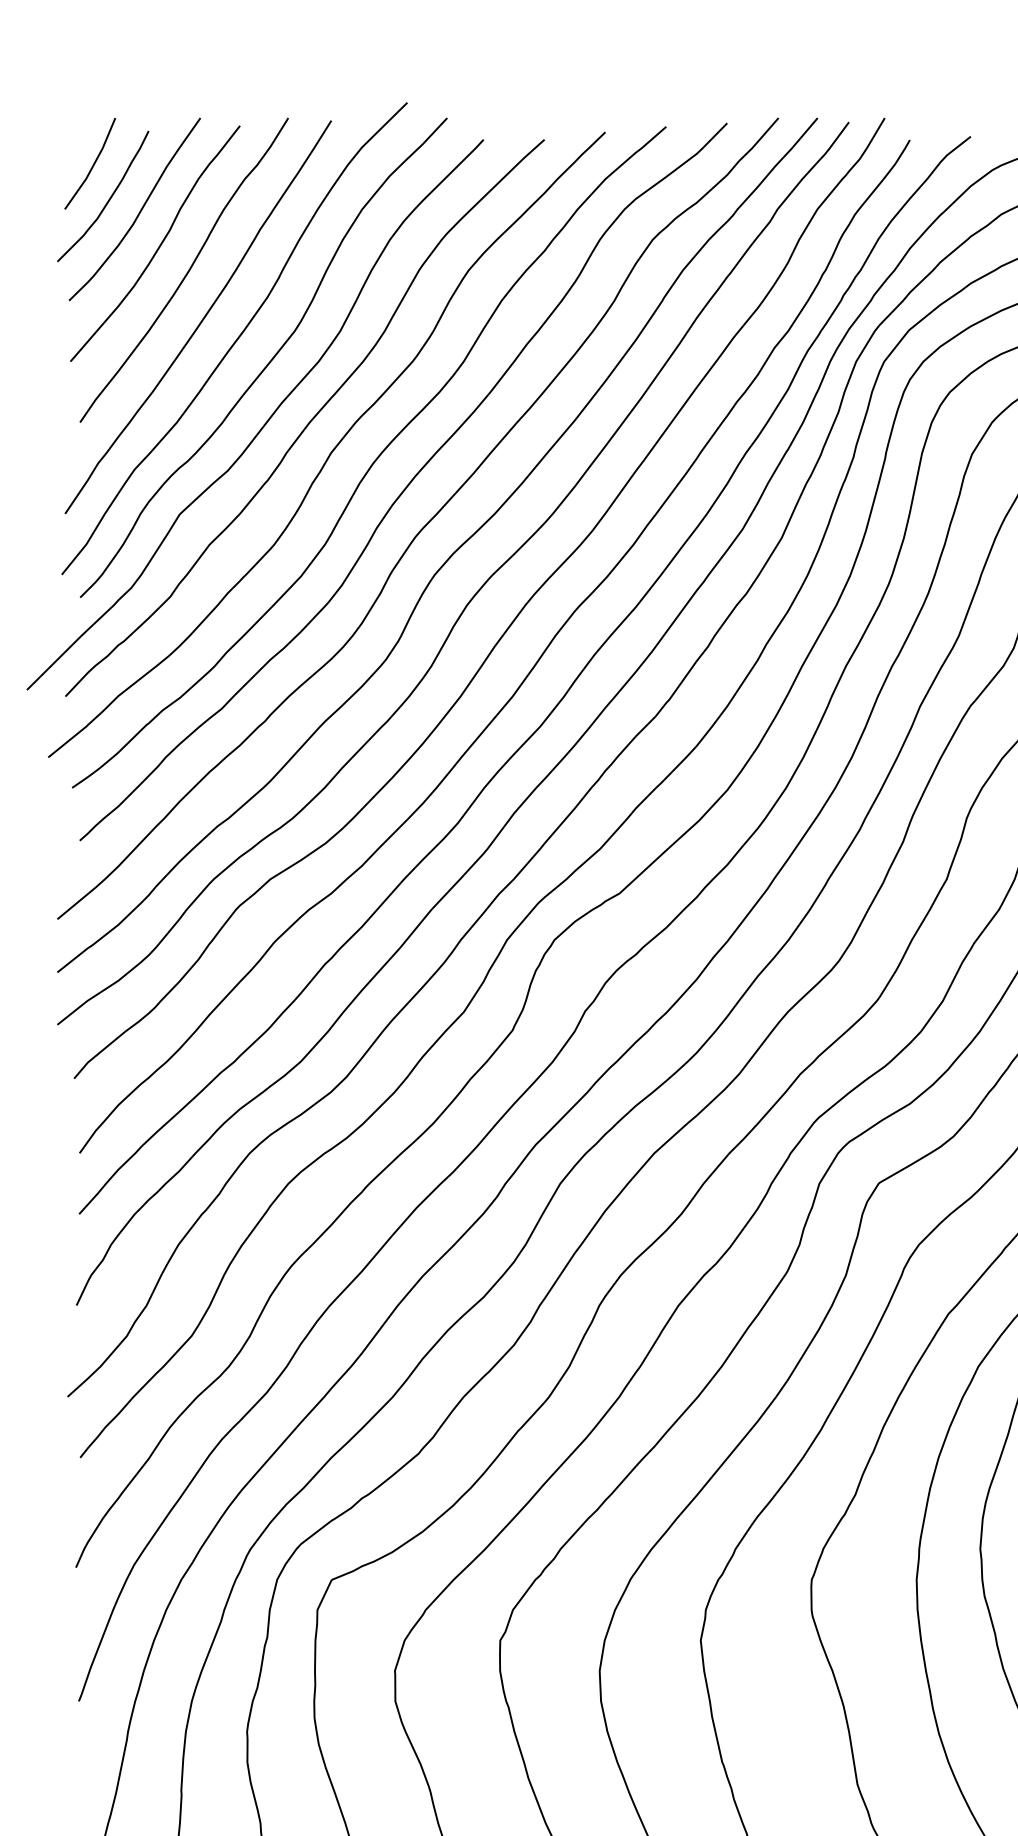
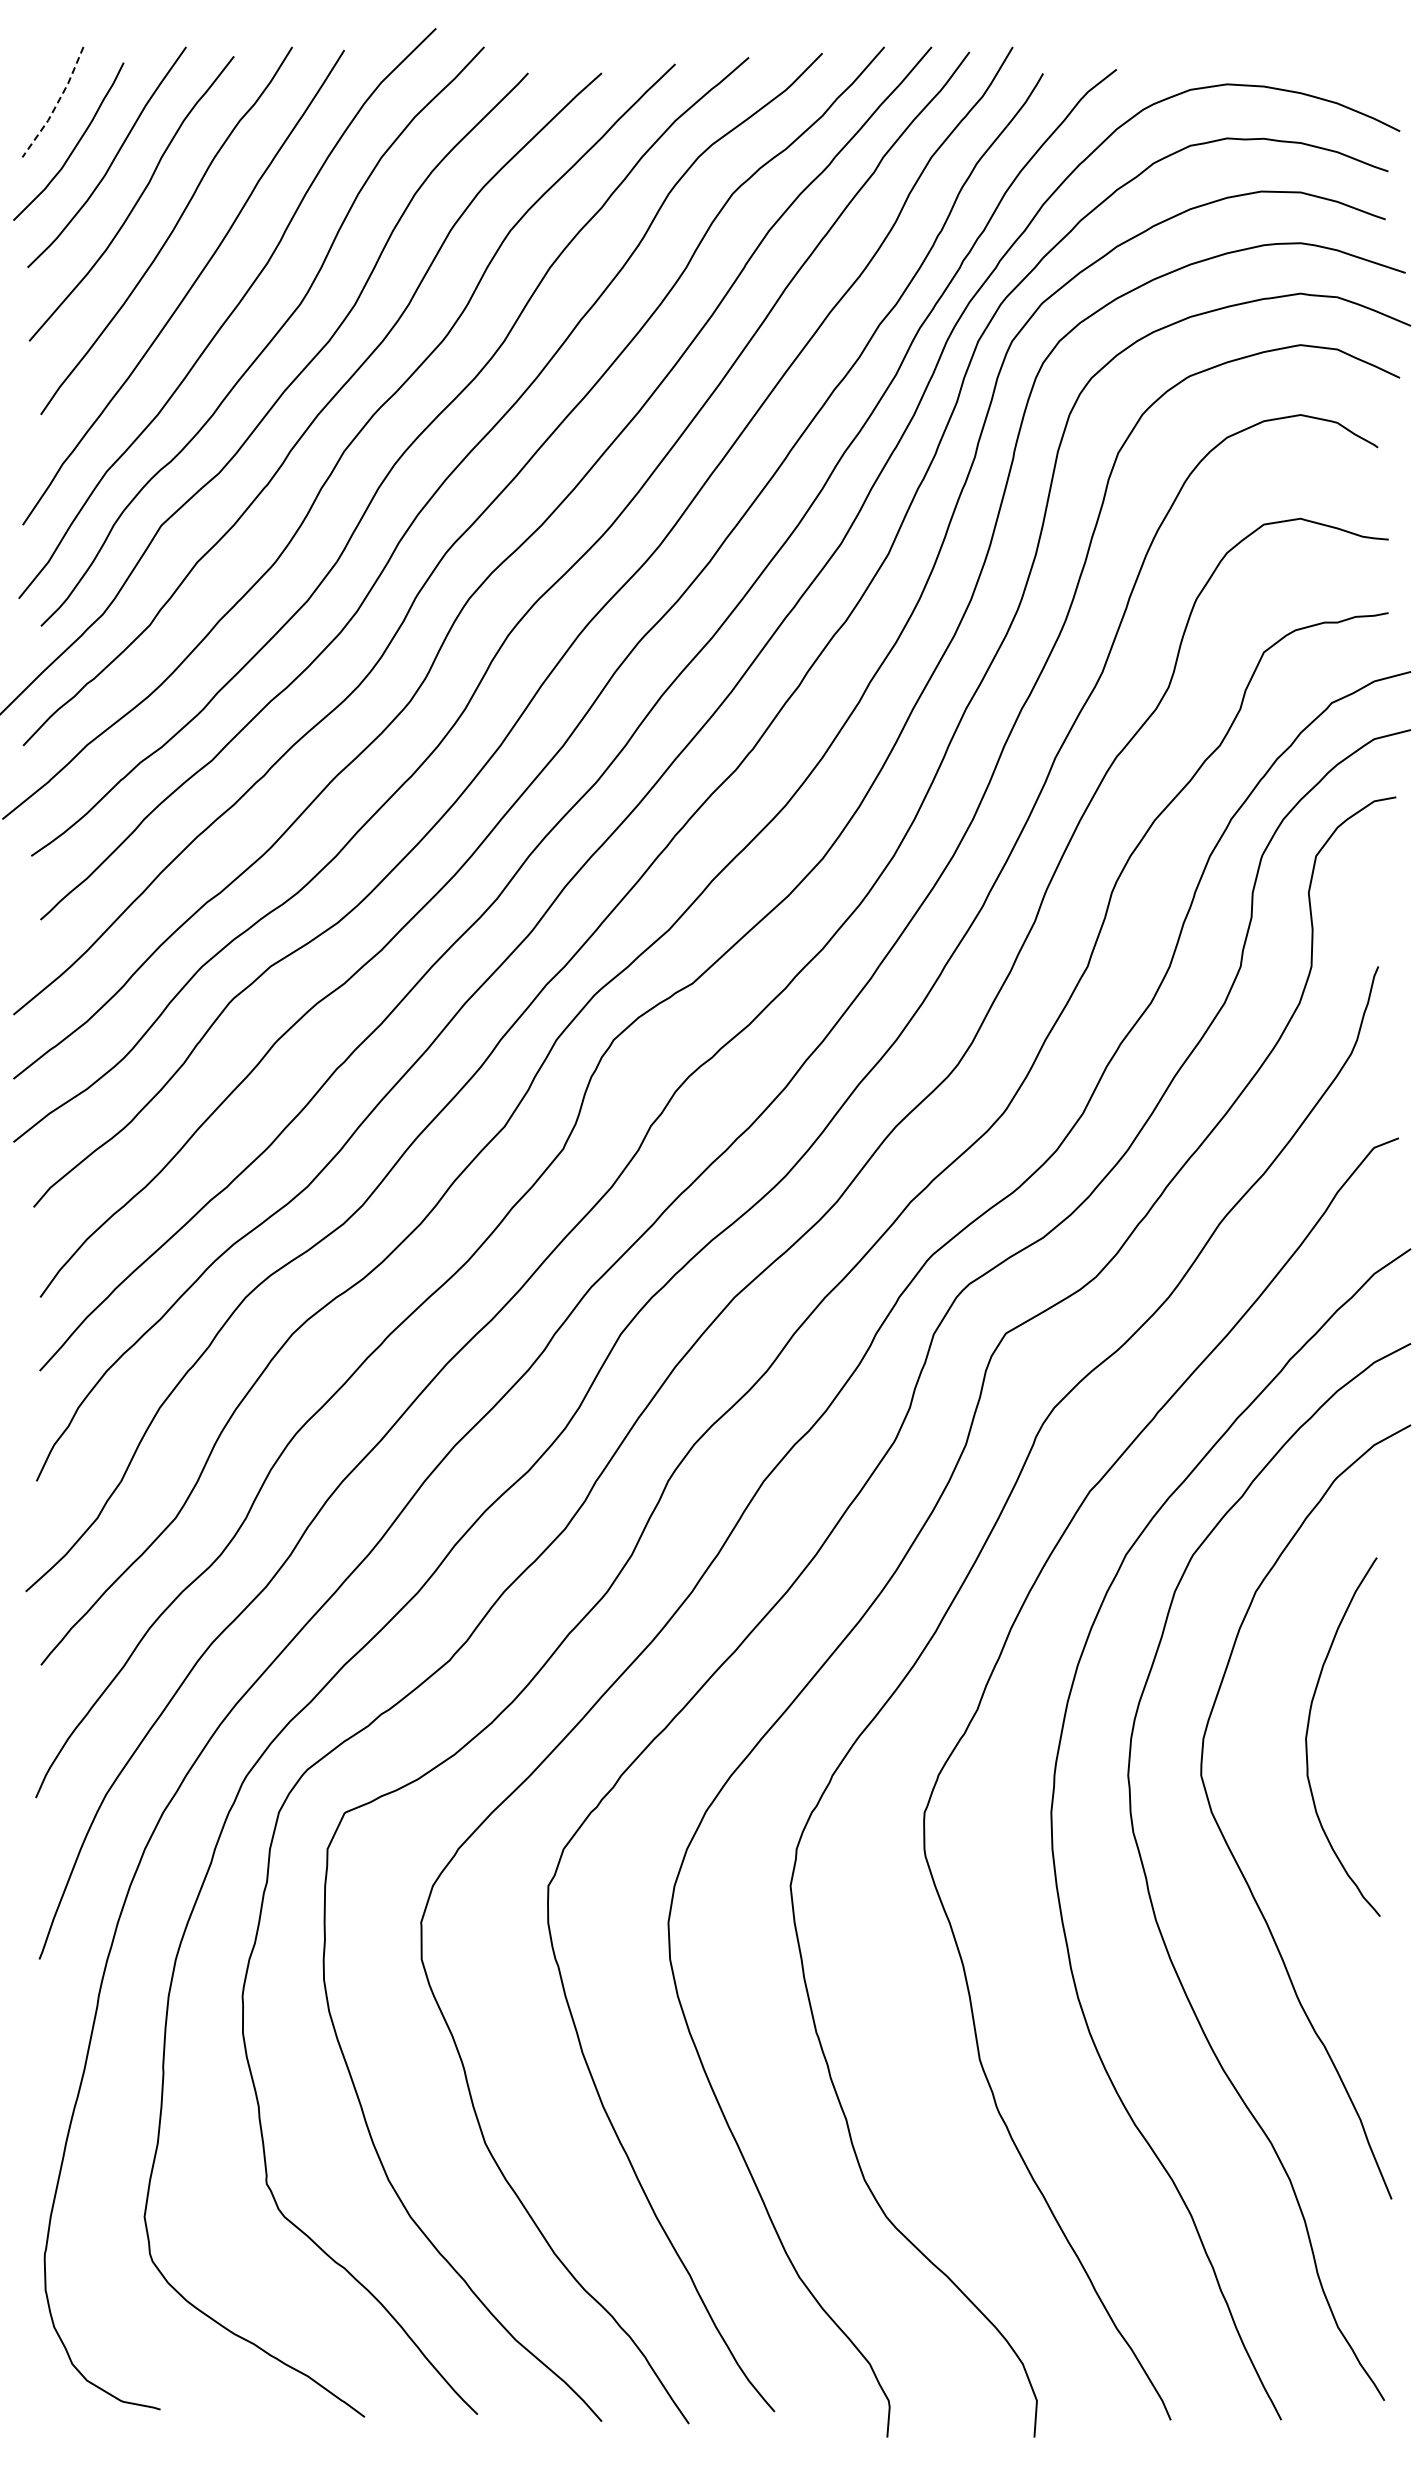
line: (93, 165) -> (56, 104), solid -> dashed

